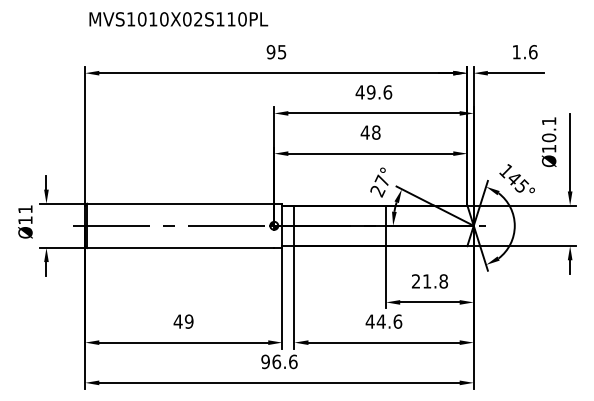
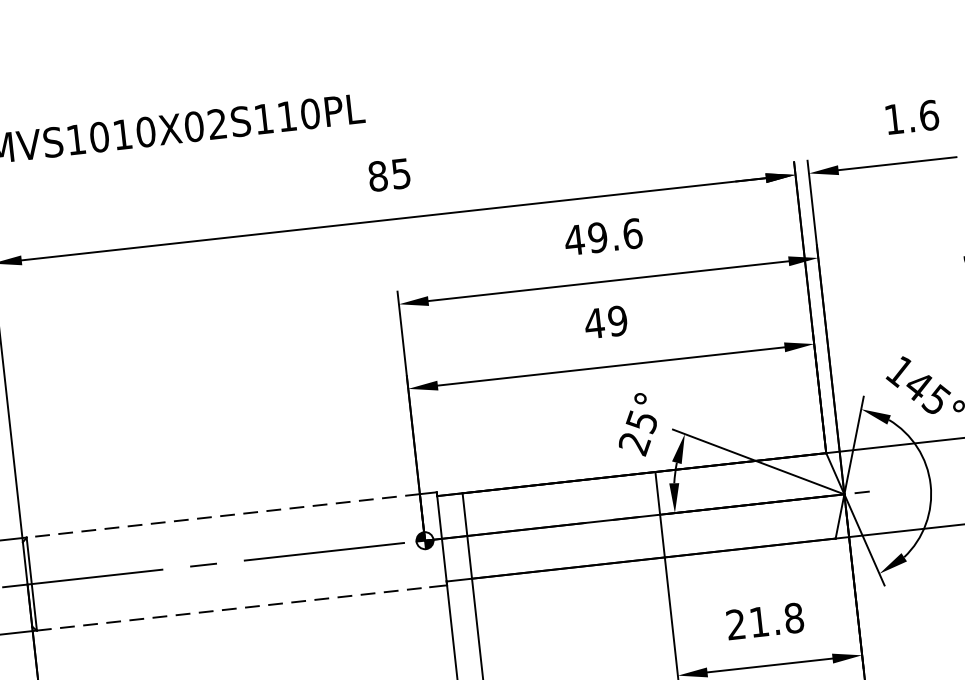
text: (270, 52) -> (376, 177), 95 -> 85
text: (376, 132) -> (618, 320), 48 -> 49
text: (381, 180) -> (639, 420), 27° -> 25°
line: (180, 203) -> (222, 515), solid -> dashed
line: (180, 247) -> (232, 607), solid -> dashed

